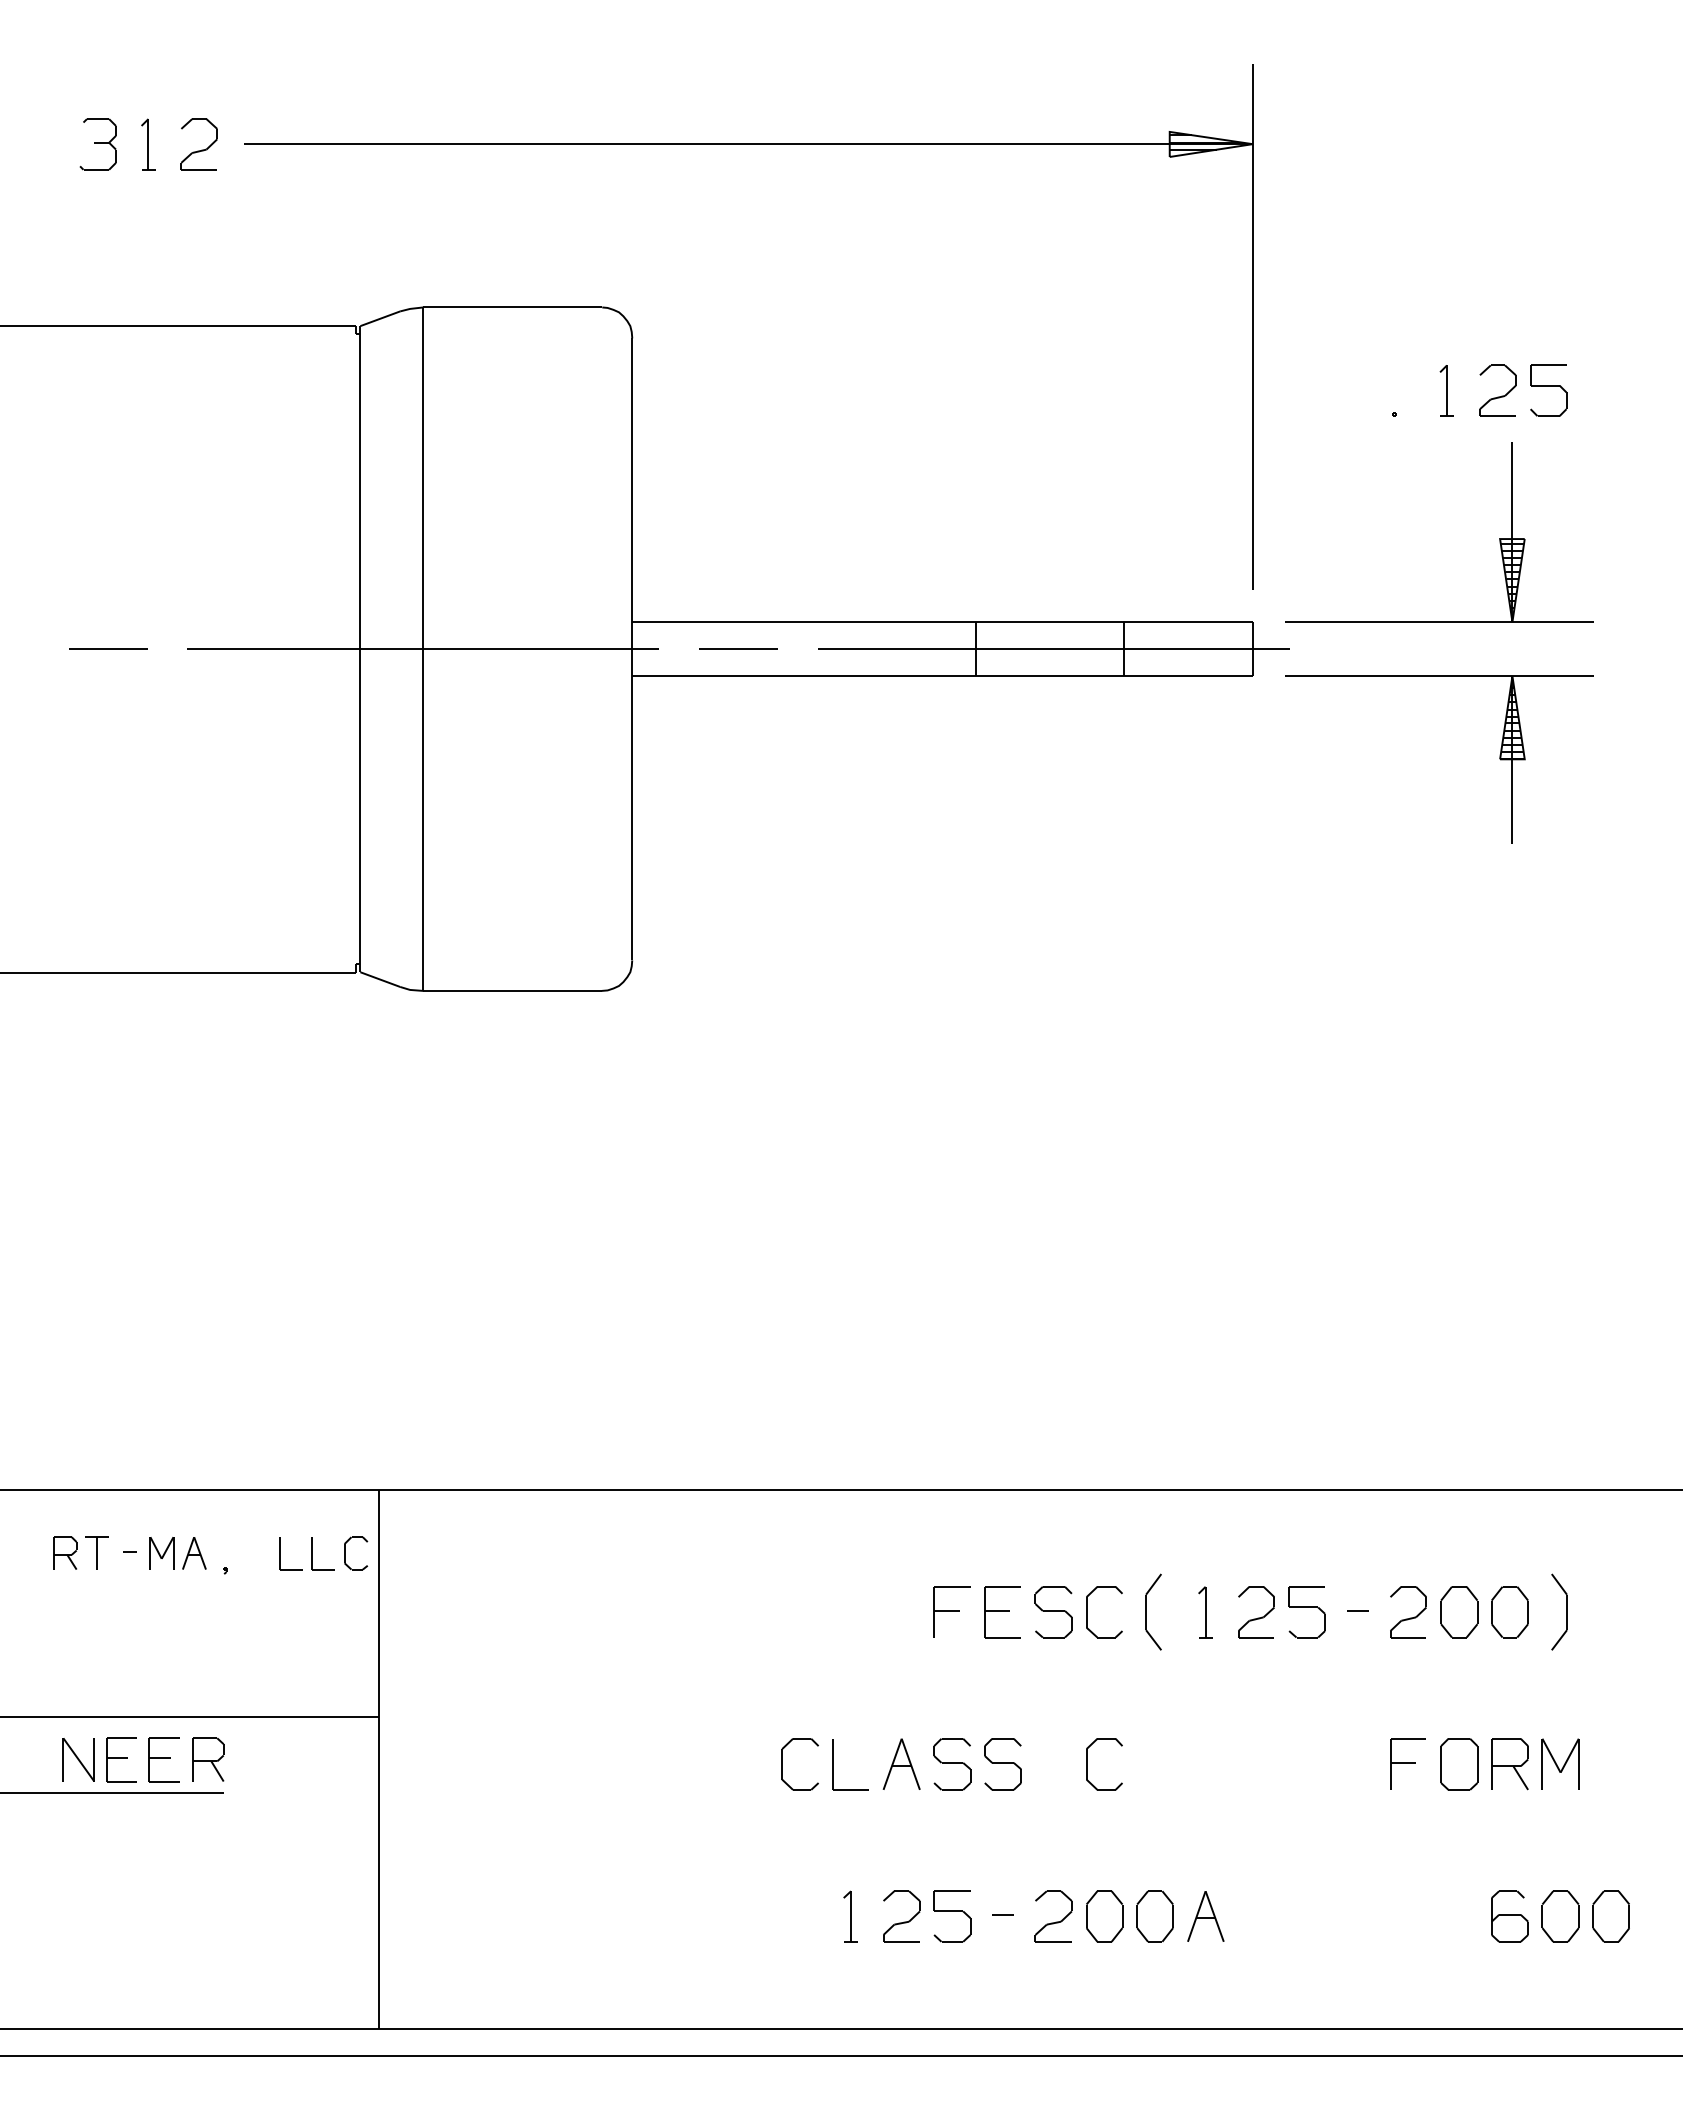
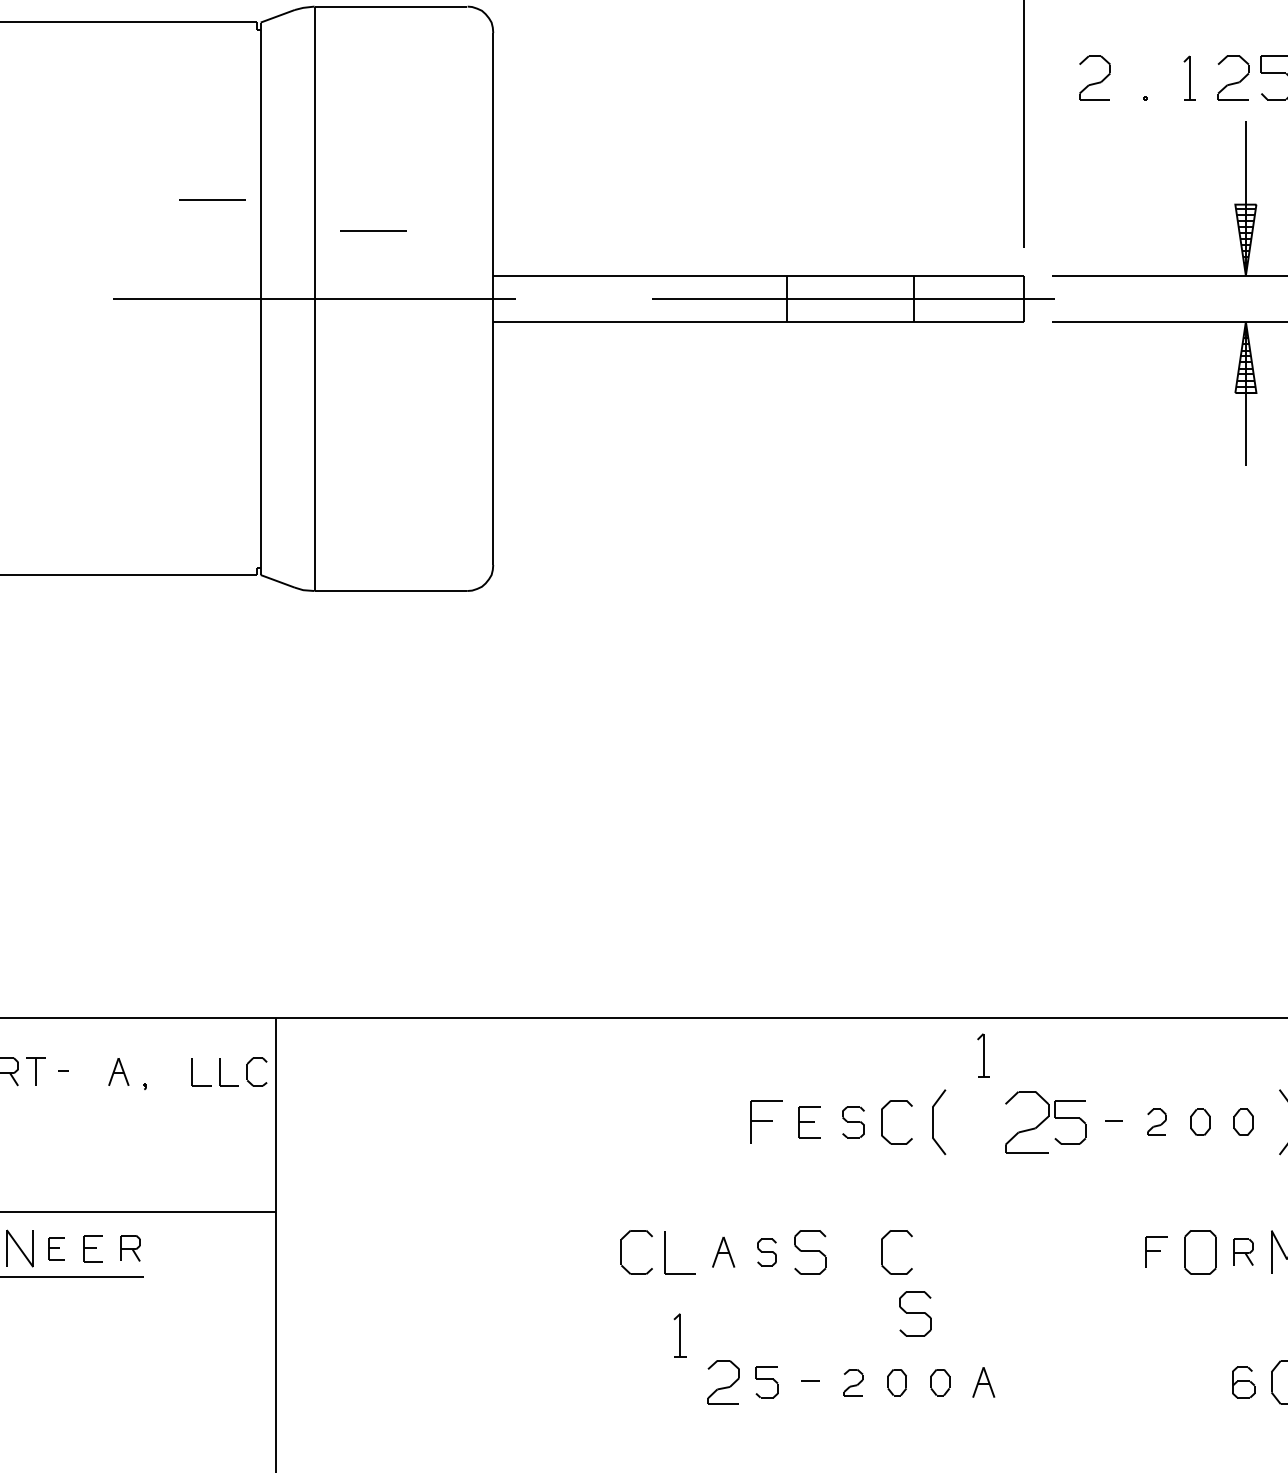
part: (1335, 390) -> (1094, 77), added
line: (108, 648) -> (212, 199), moved
line: (738, 648) -> (373, 230), moved
part: (161, 1553) -> (90, 1072), removed
part: (1002, 1612) -> (809, 1122), size x0.7
part: (1053, 1612) -> (853, 1122), size x0.7
part: (1205, 1612) -> (983, 1055), moved
part: (1256, 1612) -> (1027, 1122), size x1.4
part: (1408, 1612) -> (1157, 1122), size x0.6
part: (1459, 1612) -> (1200, 1122), size x0.6
part: (1509, 1612) -> (1243, 1122), size x0.6
part: (121, 1759) -> (56, 1248), size x0.6
part: (163, 1759) -> (92, 1248), size x0.7
part: (208, 1759) -> (130, 1248), size x0.7
part: (901, 1763) -> (723, 1251), size x0.7
part: (1407, 1763) -> (1156, 1251), size x0.7
part: (952, 1764) -> (767, 1252), size x0.6
part: (1509, 1764) -> (1243, 1252), size x0.6
part: (1125, 1836) -> (915, 1314), added
part: (850, 1916) -> (679, 1335), moved
part: (952, 1916) -> (767, 1382), size x0.7
part: (1053, 1916) -> (853, 1382), size x0.6
part: (1104, 1916) -> (897, 1382), size x0.6
part: (1154, 1916) -> (939, 1382), size x0.6
part: (1205, 1916) -> (983, 1382), size x0.7
part: (1509, 1916) -> (1243, 1382), size x0.7

